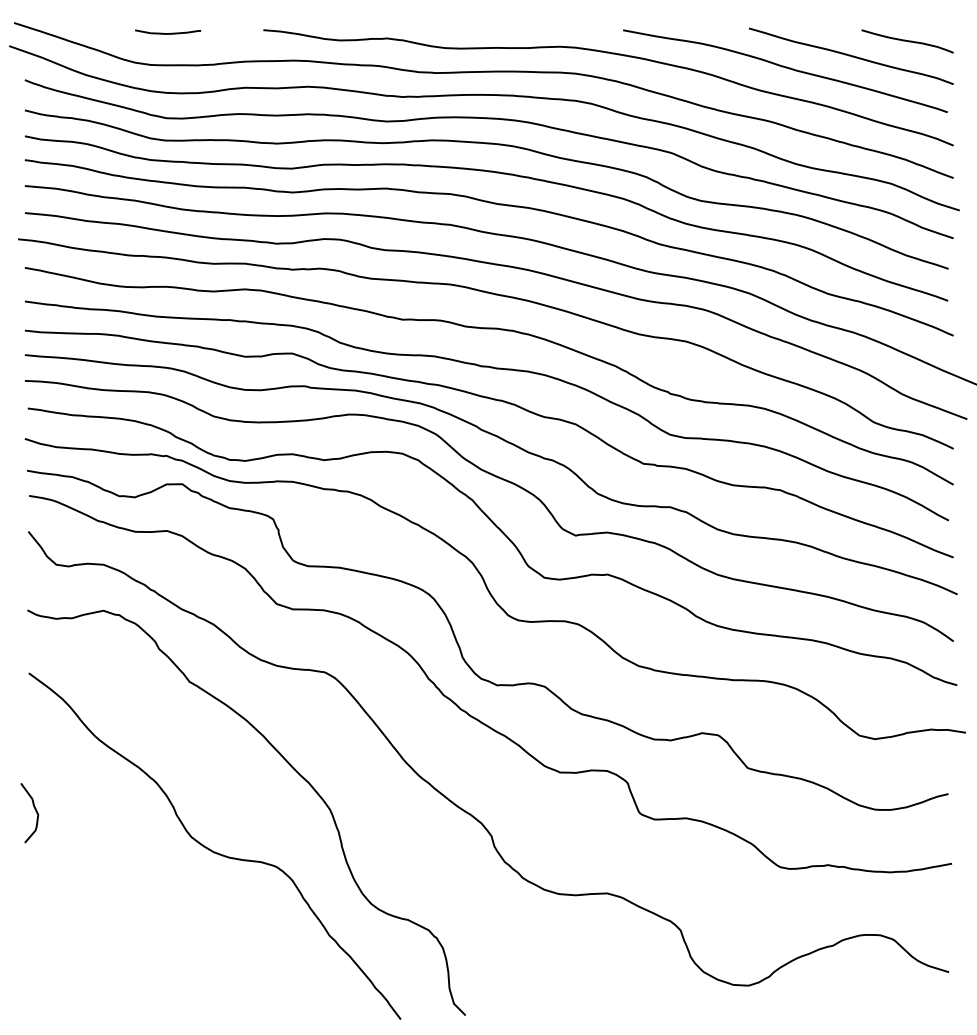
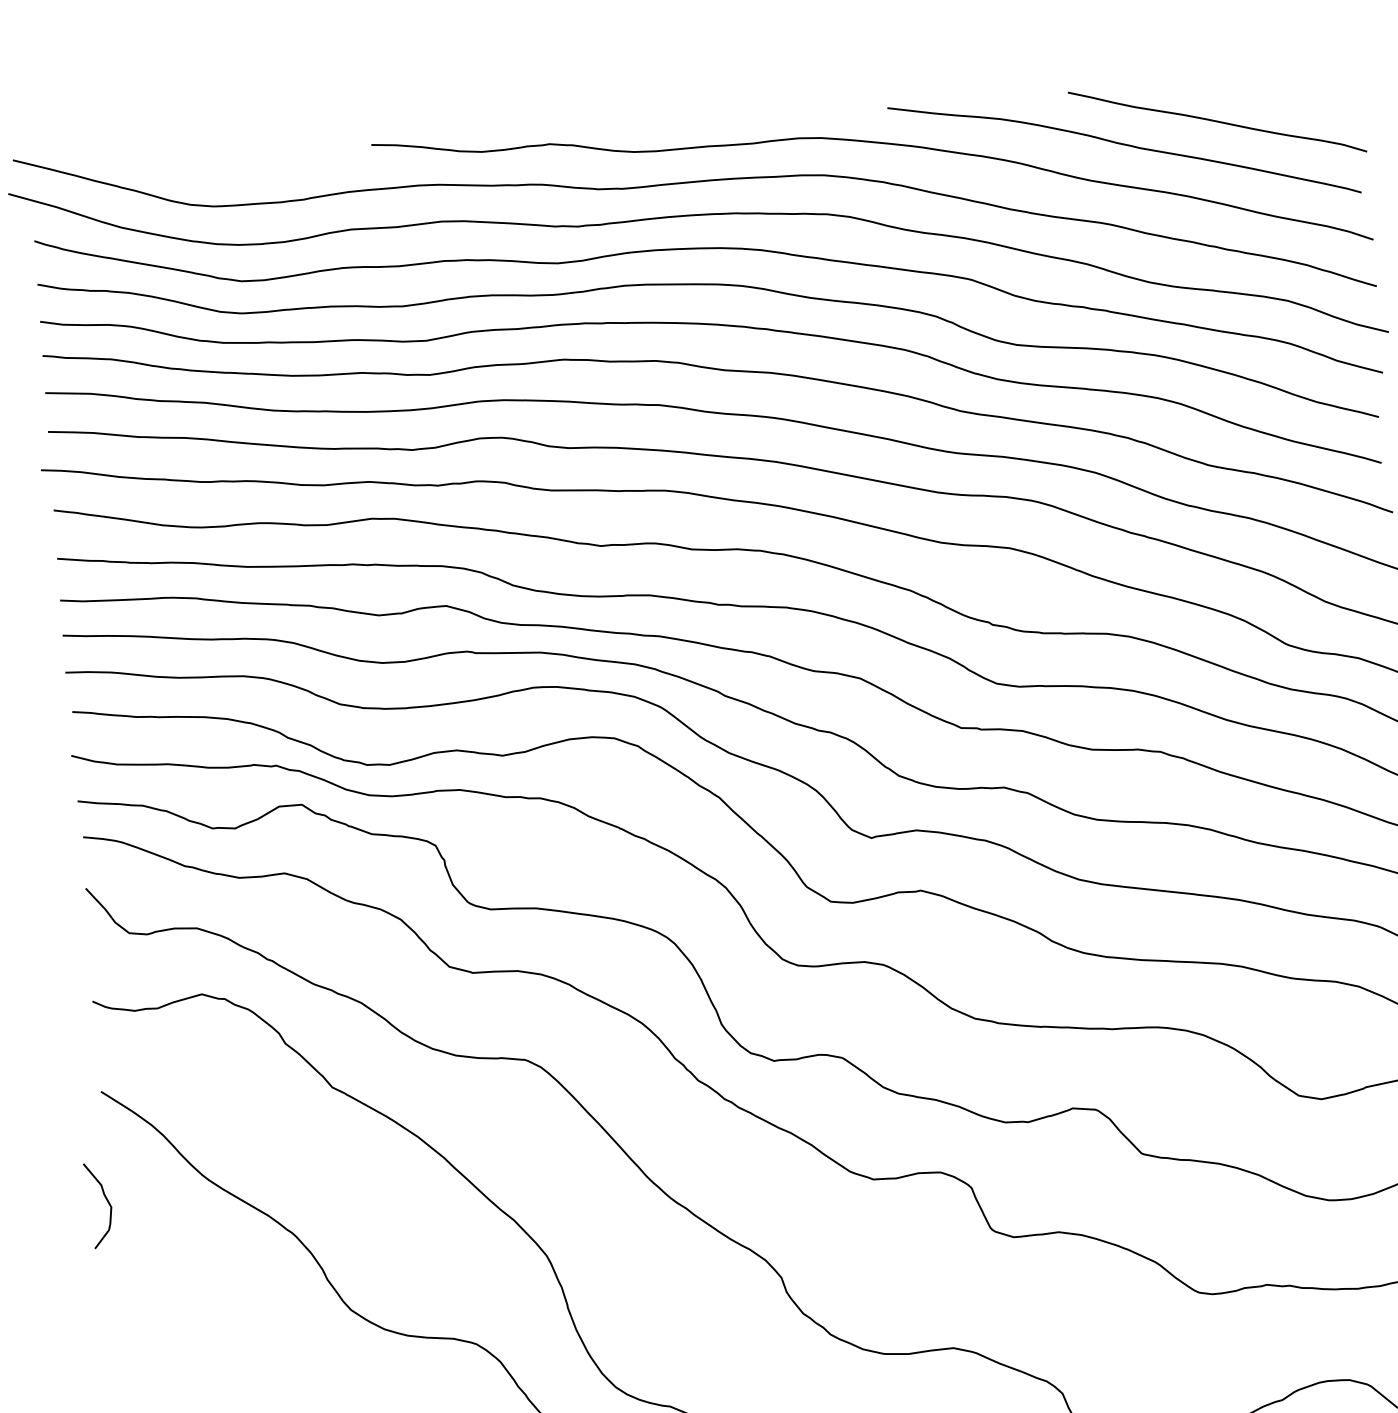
curve: (168, 33) -> (235, 159), removed
curve: (907, 41) -> (1296, 95), removed
curve: (35, 811) -> (107, 1202), moved

